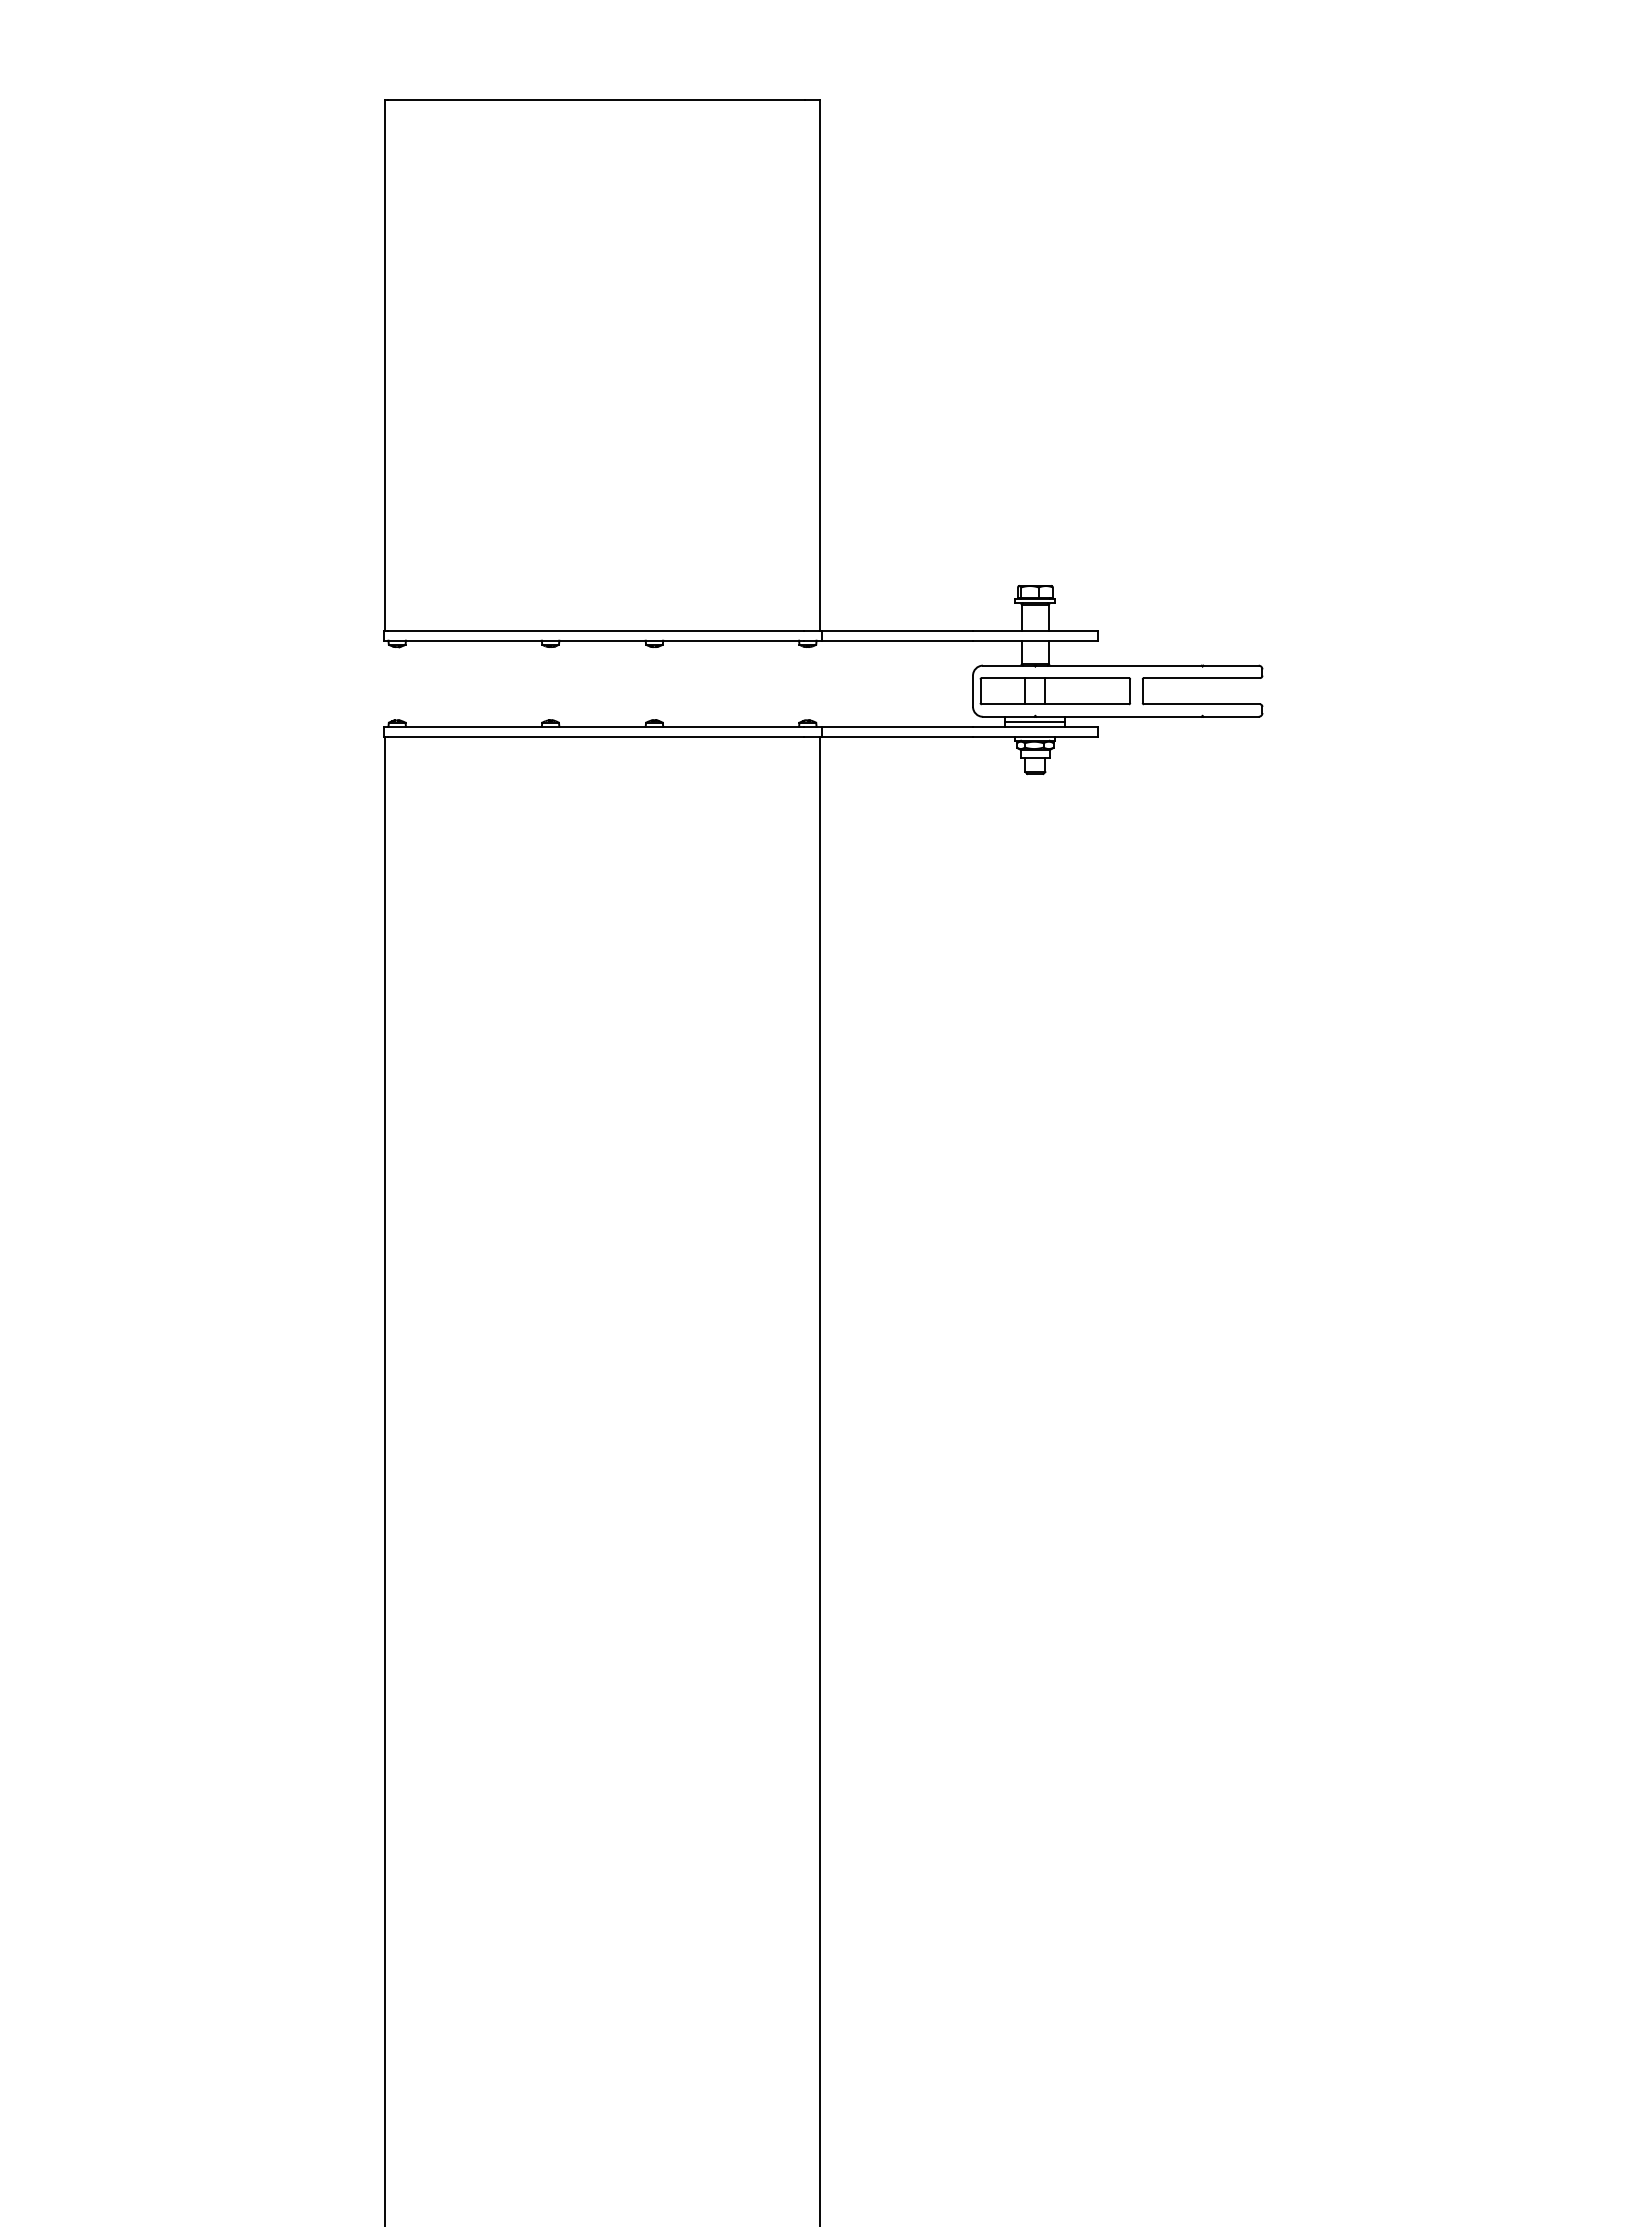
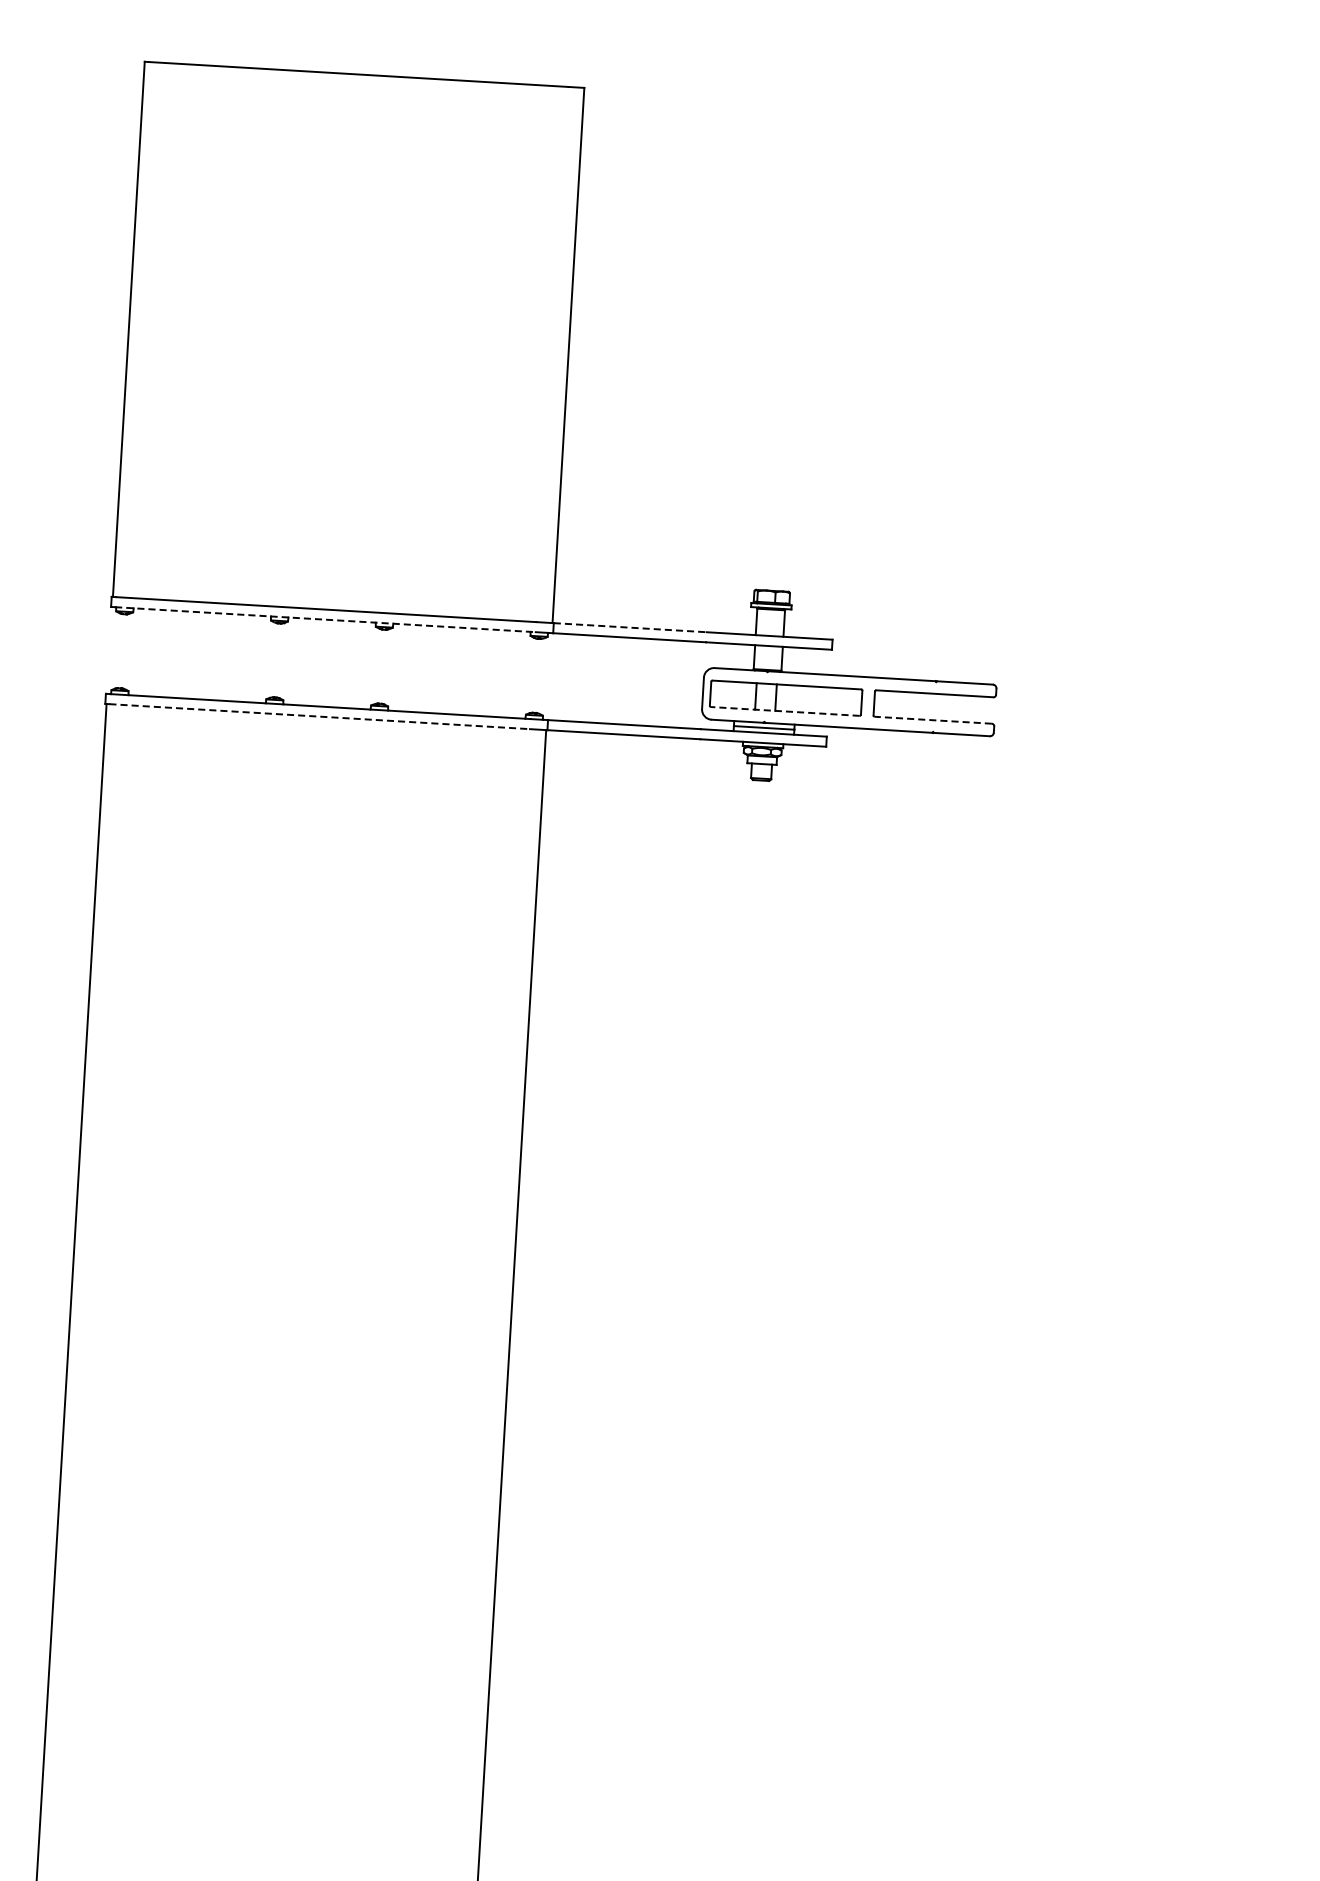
line: (897, 630) -> (630, 627), solid -> dashed
line: (596, 640) -> (326, 619), solid -> dashed
line: (1055, 704) -> (785, 711), solid -> dashed
line: (1201, 704) -> (932, 720), solid -> dashed
line: (596, 736) -> (320, 716), solid -> dashed

